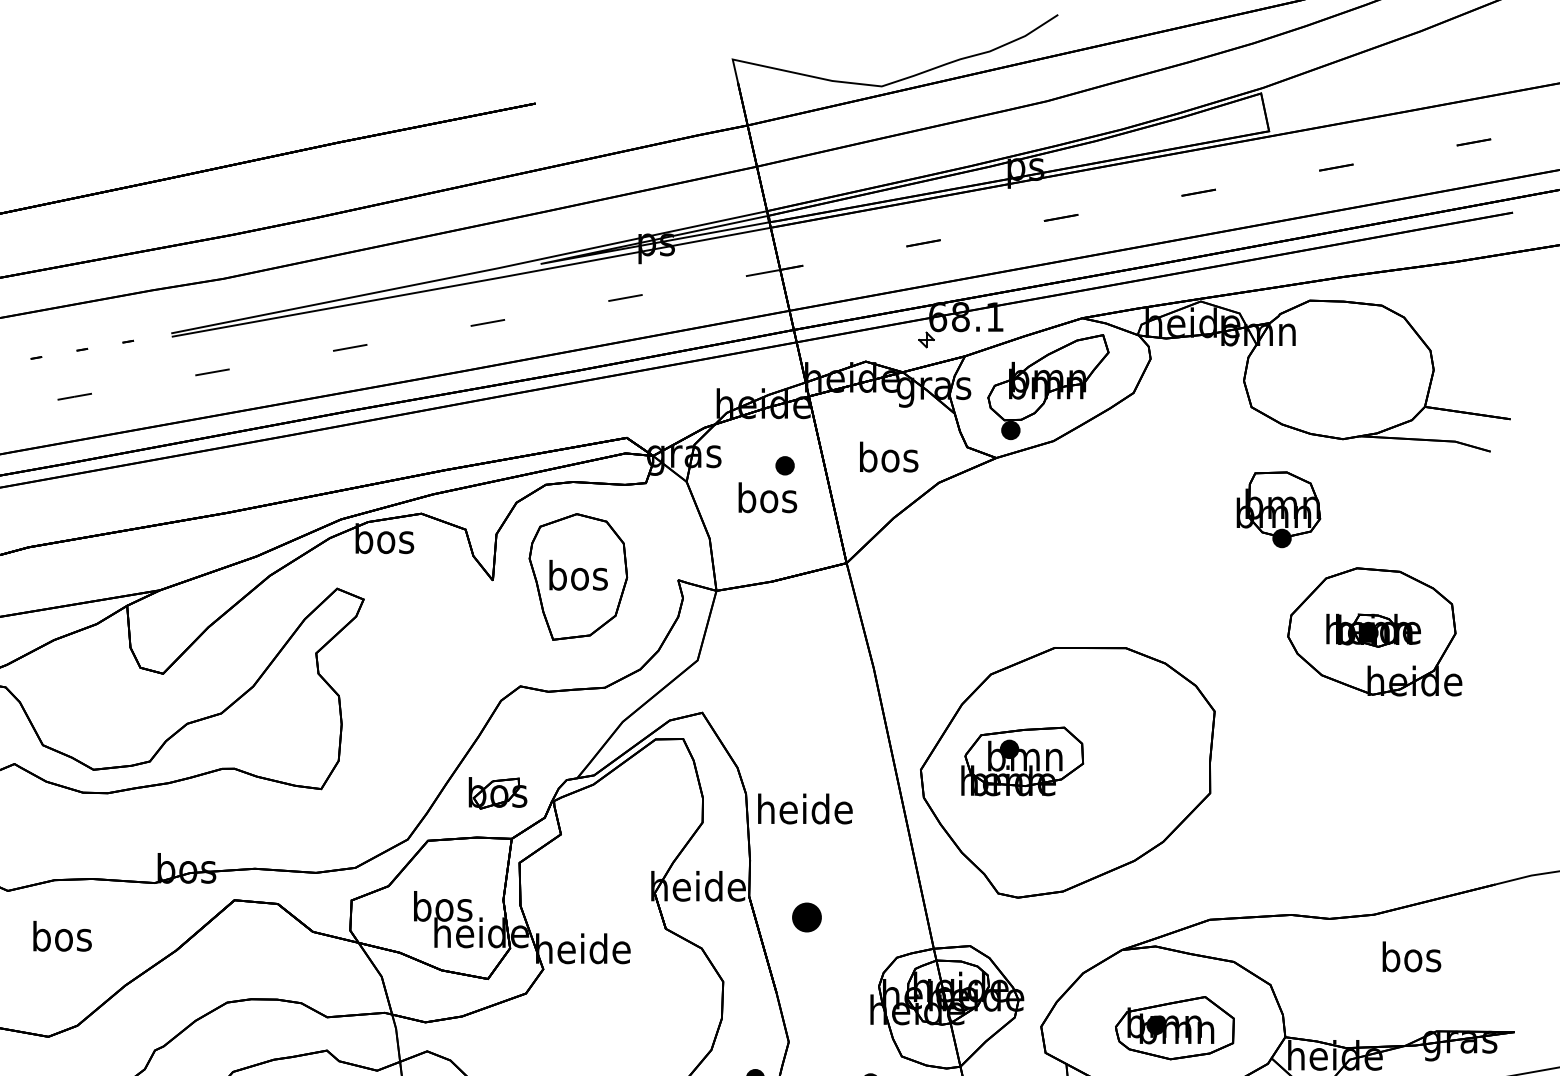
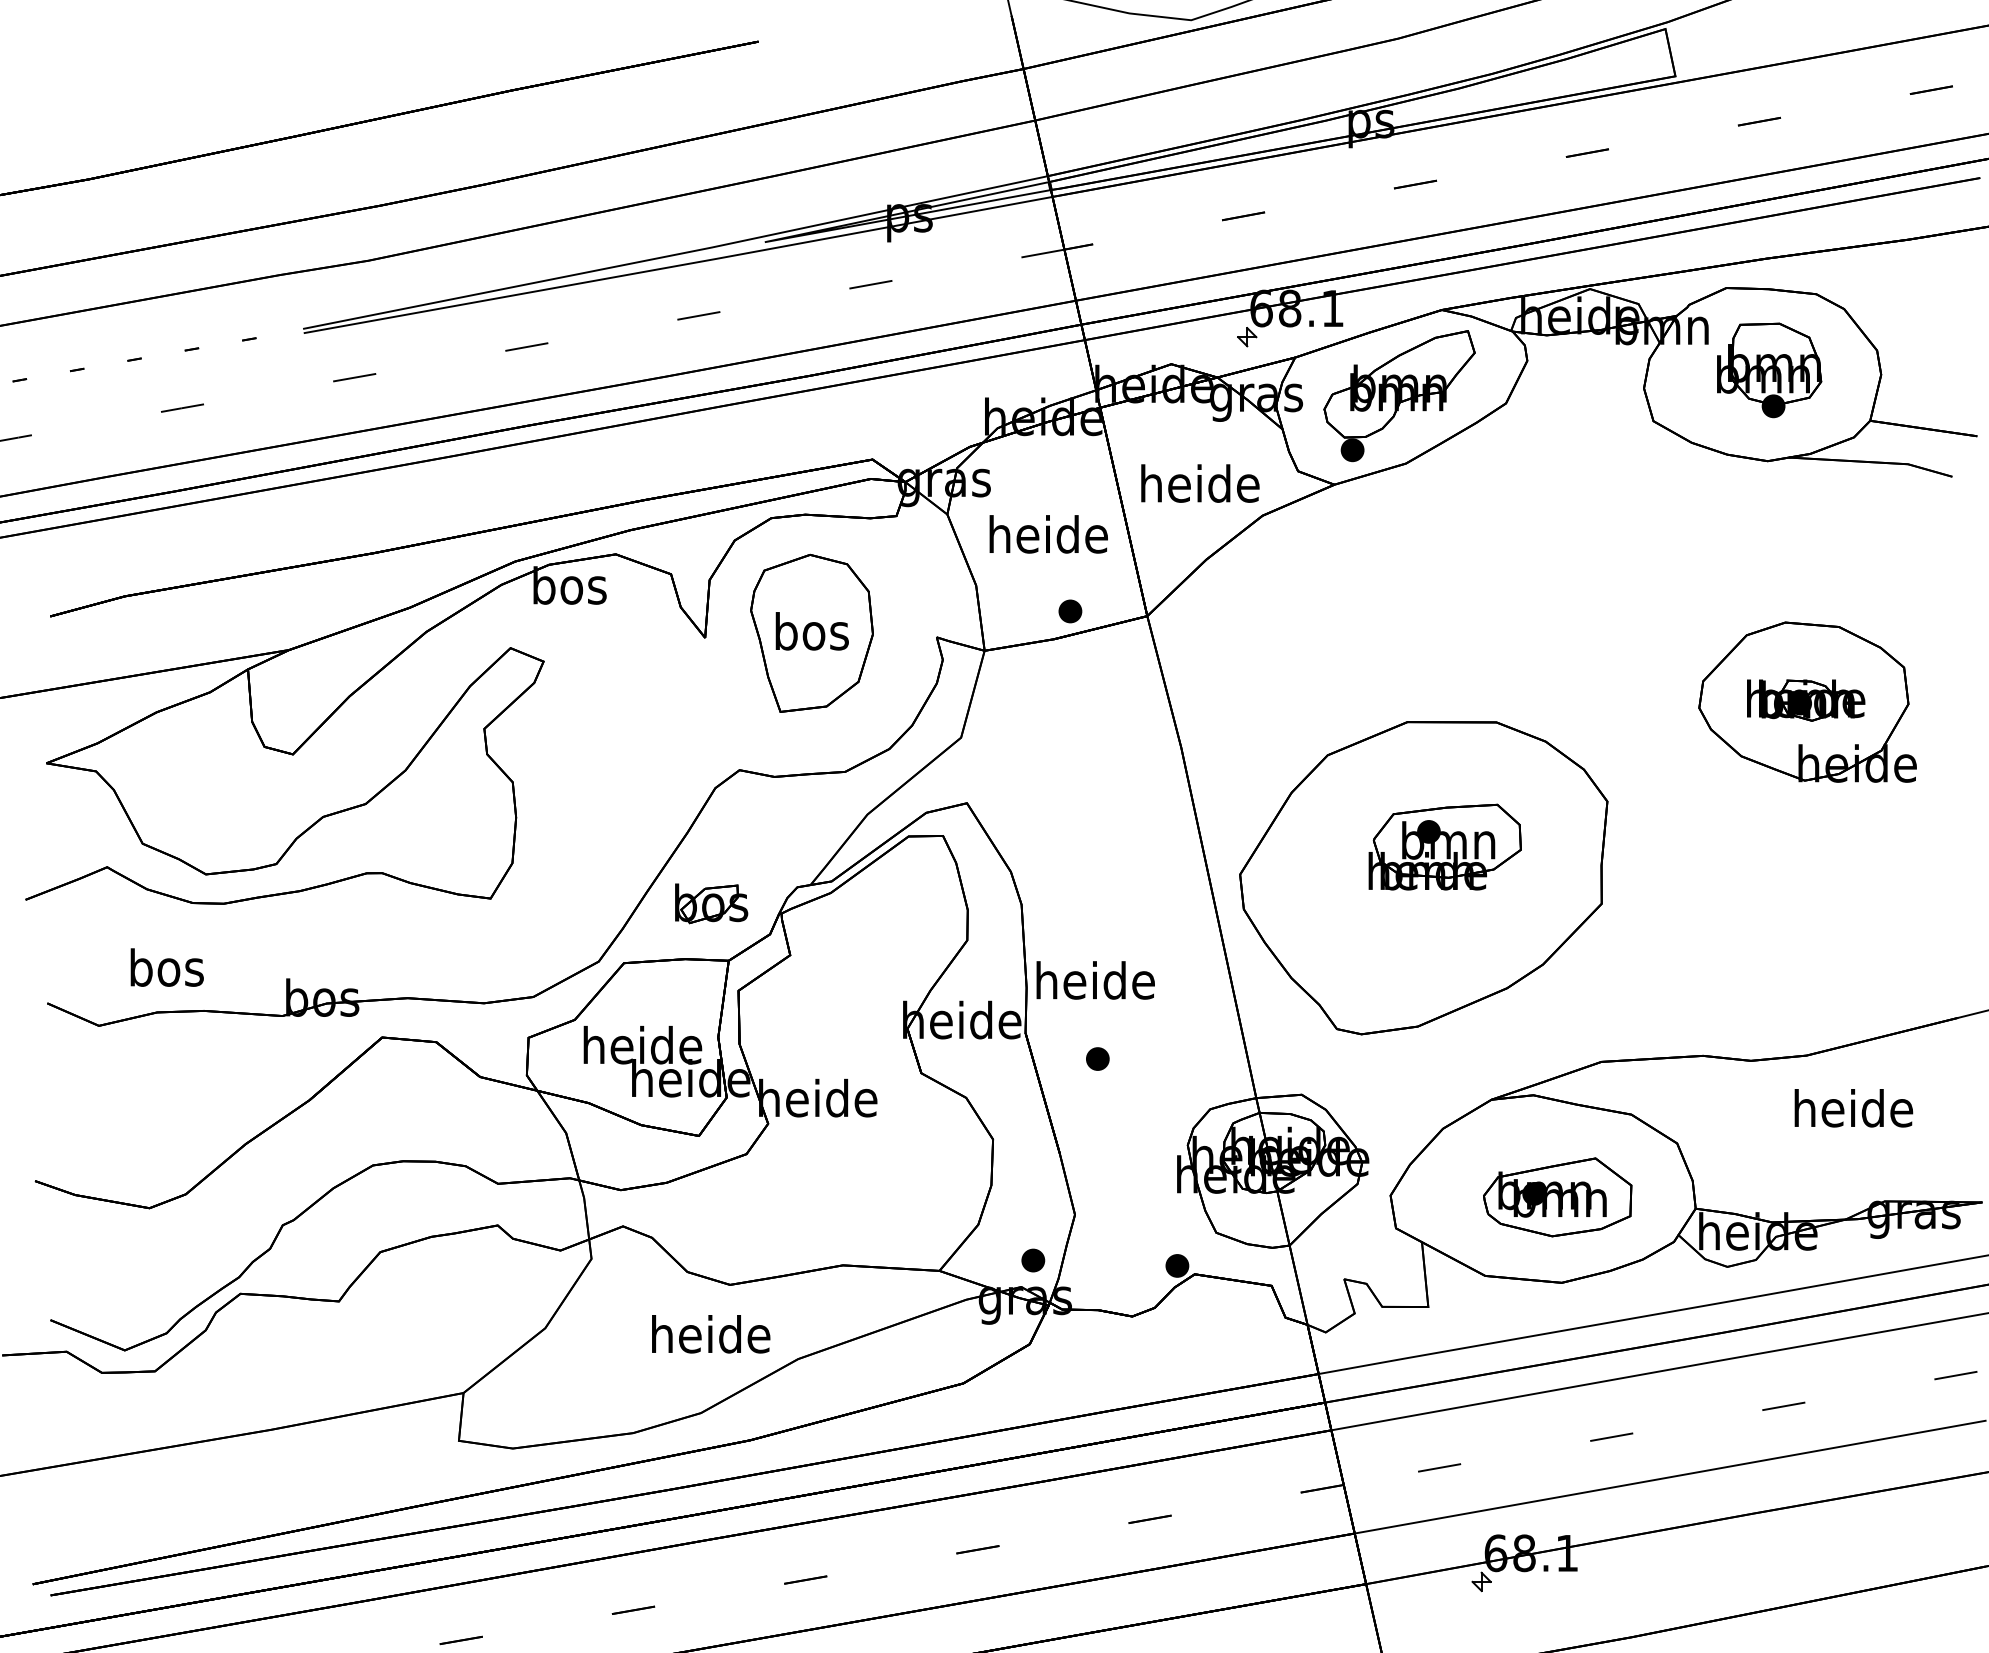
text: (889, 457) -> (1200, 483), bos -> heide
part: (785, 465) -> (1070, 611), moved
text: (767, 497) -> (1048, 534), bos -> heide
part: (1278, 509) -> (1769, 370), moved
part: (1021, 761) -> (1444, 846), moved
text: (805, 809) -> (1095, 980), moved
text: (442, 905) -> (642, 1044), bos -> heide
part: (806, 917) -> (1097, 1058), size x0.62
text: (61, 936) -> (166, 967), moved
text: (1411, 957) -> (1853, 1108), bos -> heide

